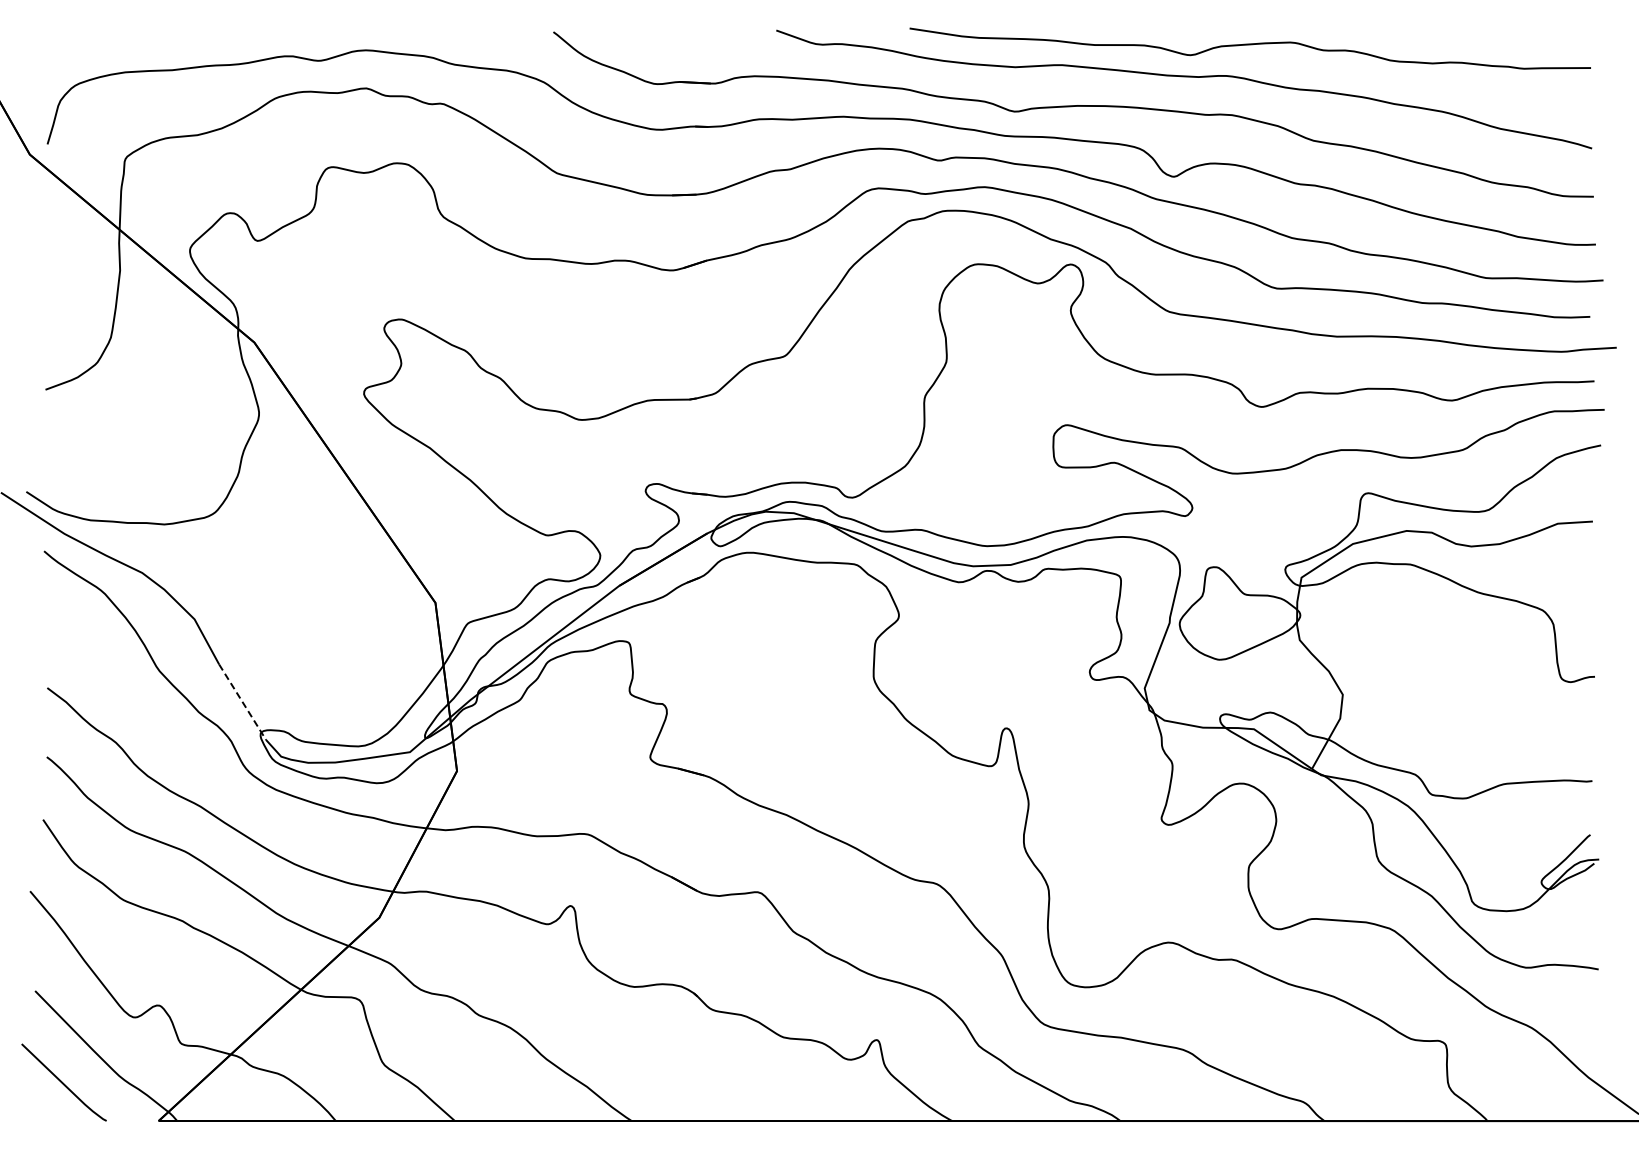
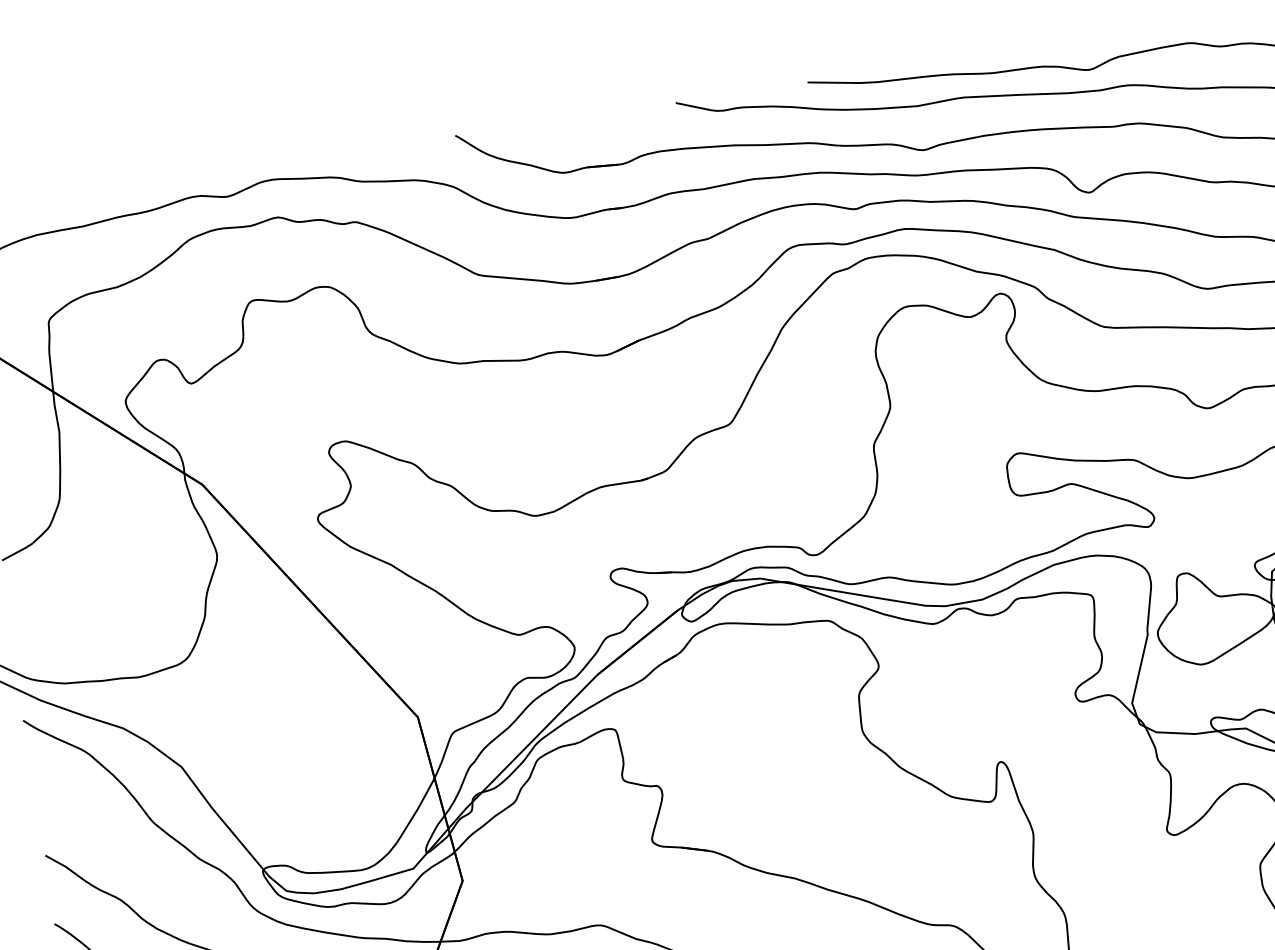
line: (242, 702) -> (240, 842), dashed -> solid

